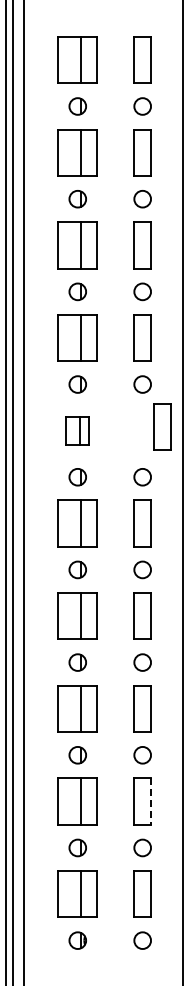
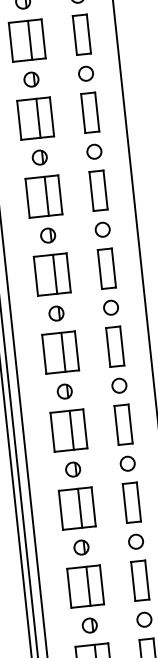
part: (162, 426) -> (106, 268), moved
part: (77, 430) -> (52, 274), size x1.67
line: (151, 802) -> (147, 580), dashed -> solid

